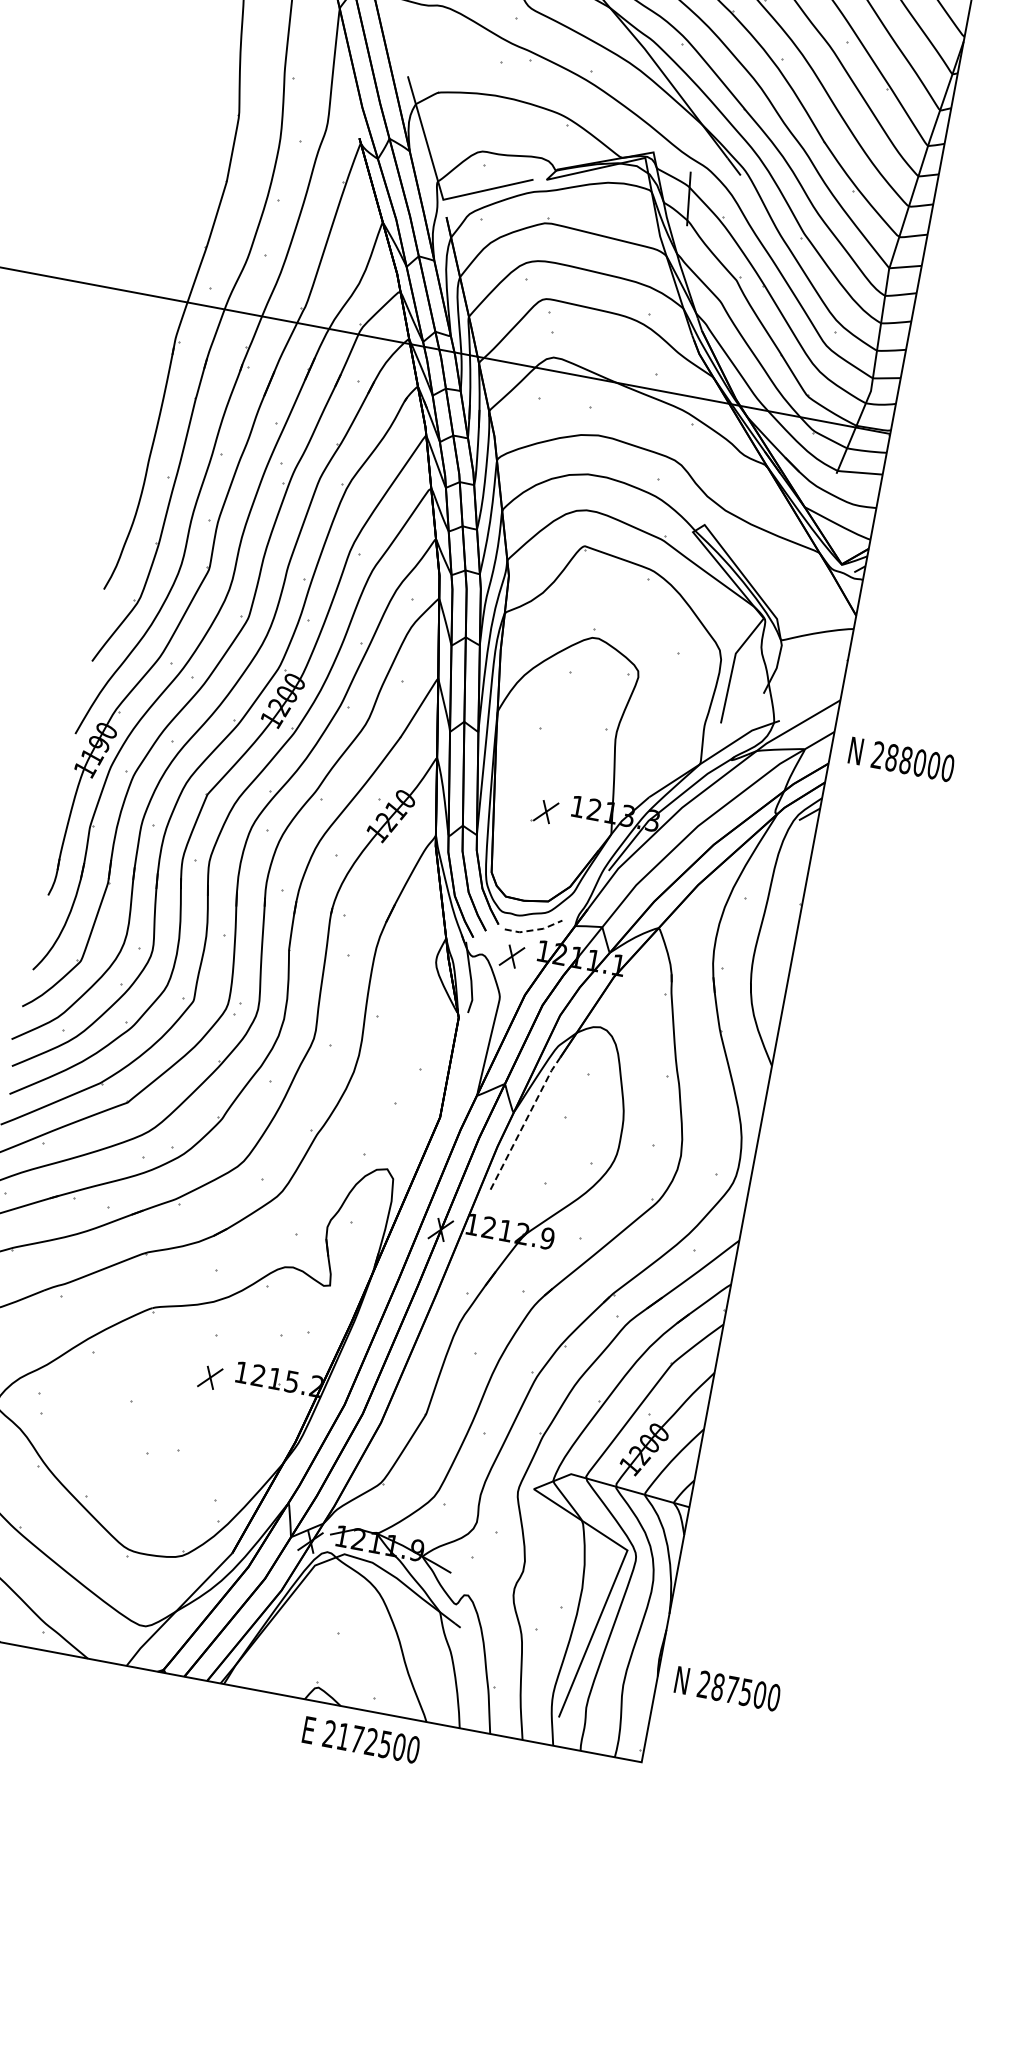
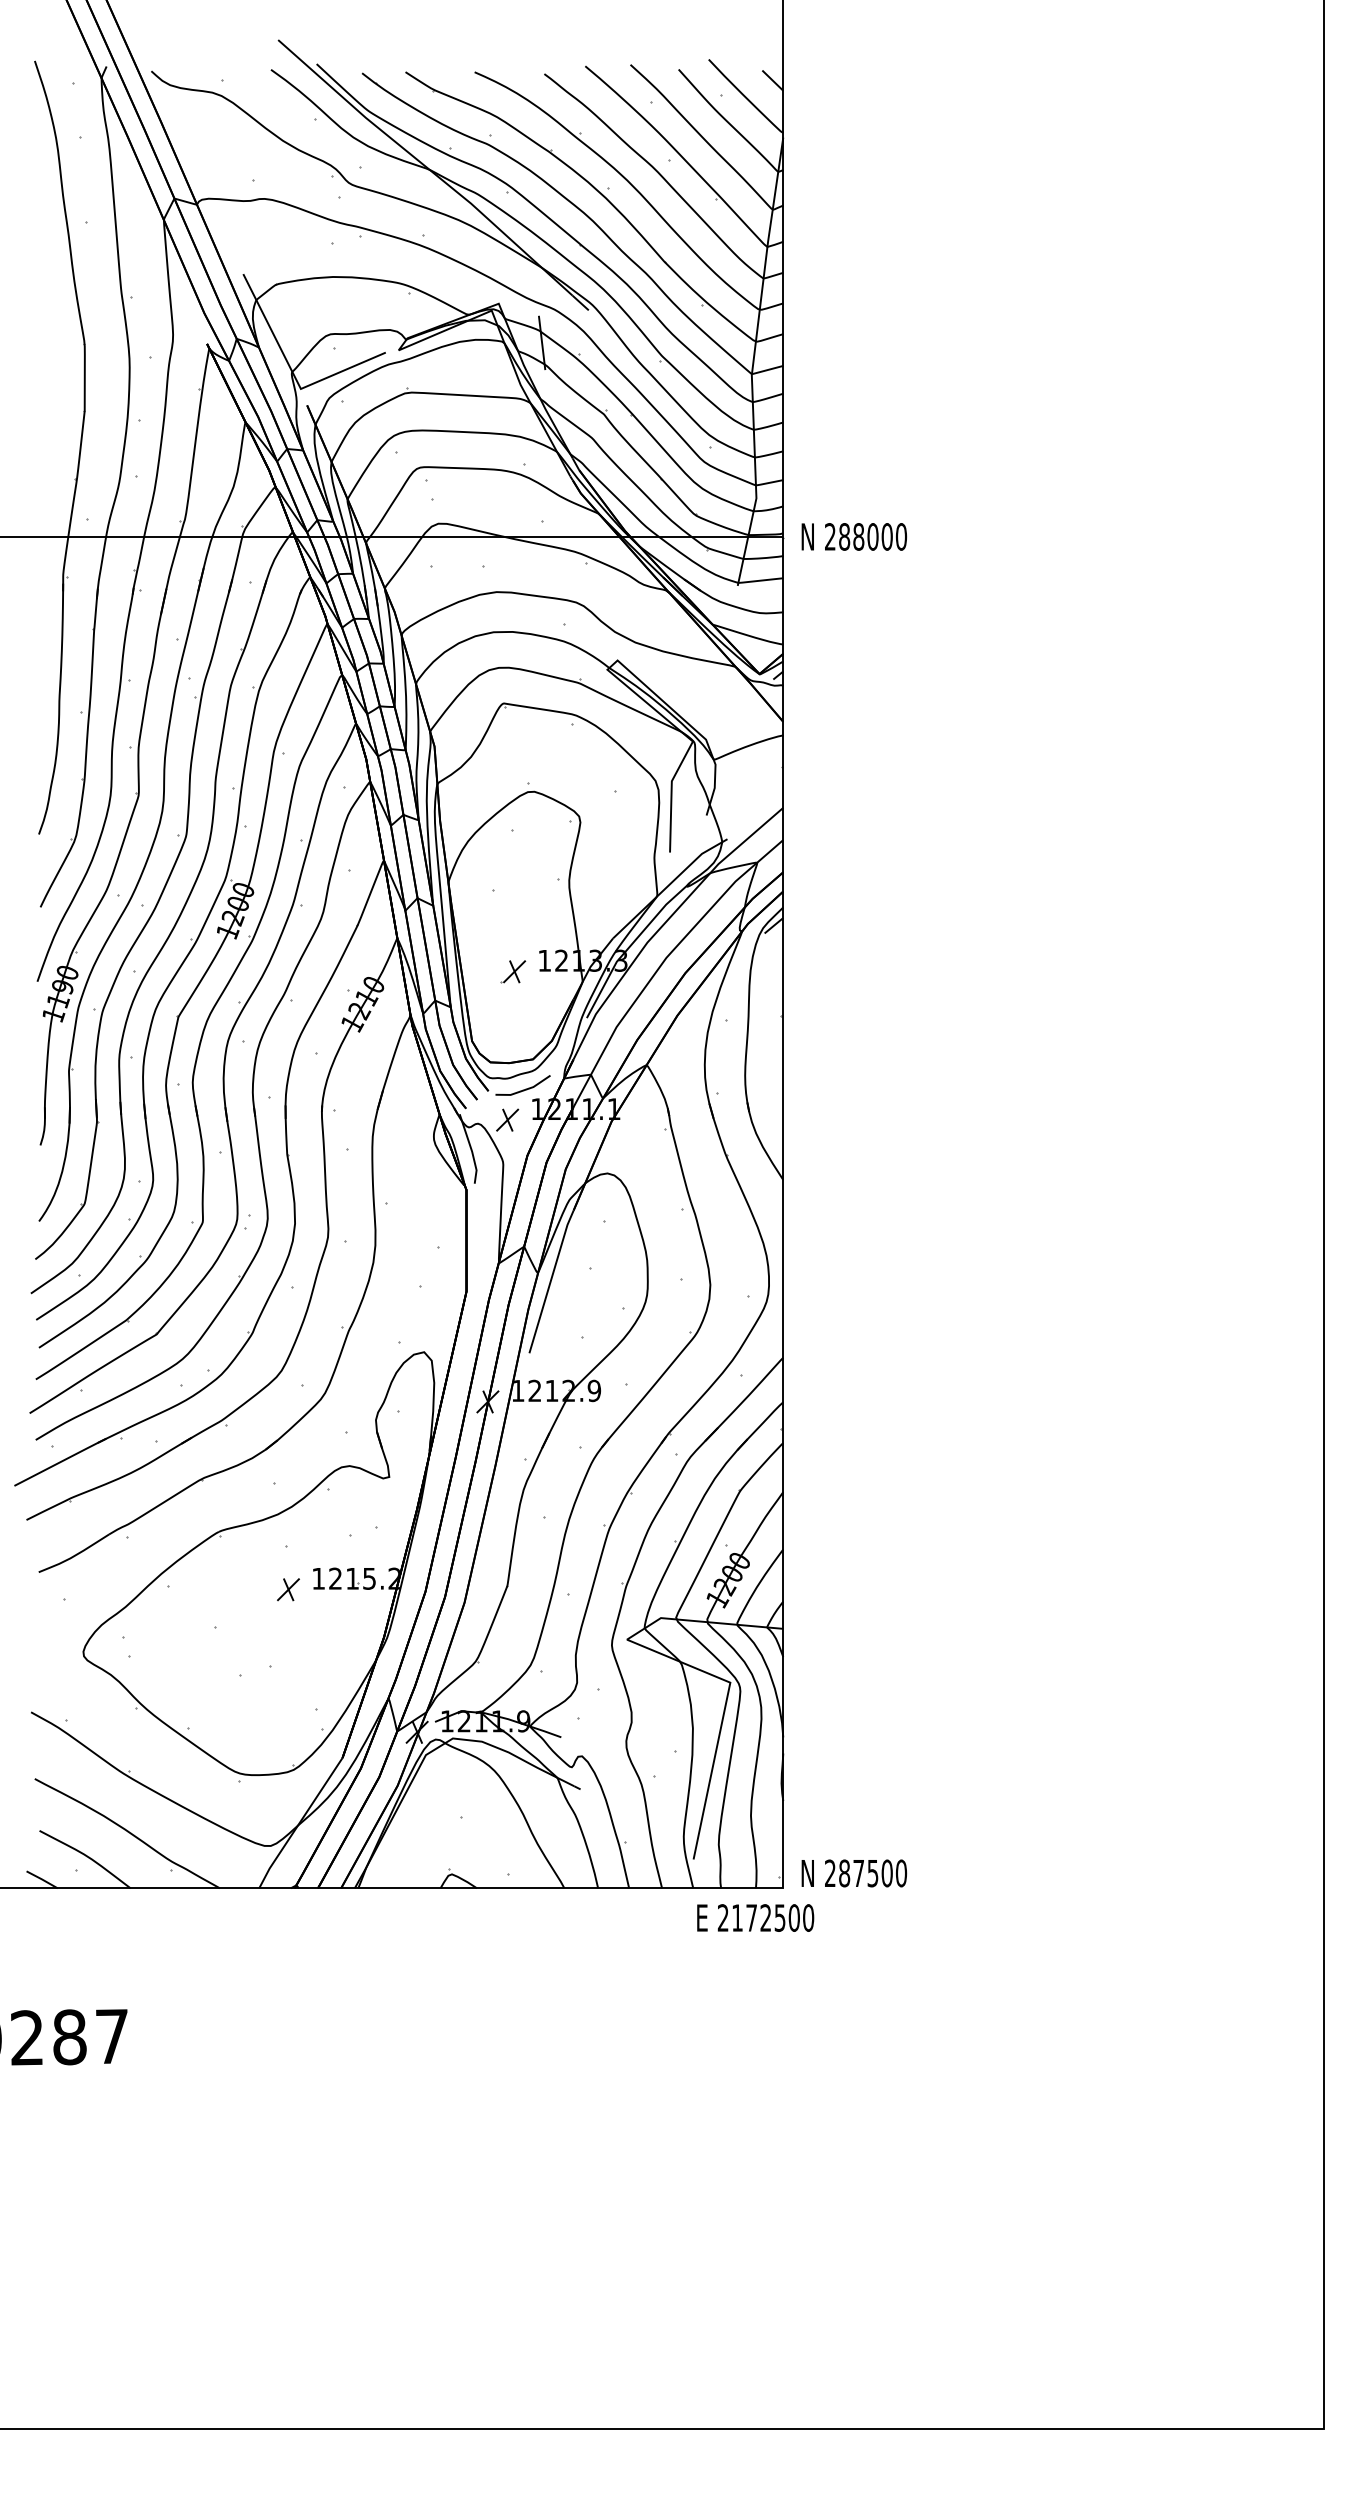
text: (900, 759) -> (853, 536), moved
line: (534, 930) -> (524, 1090), dashed -> solid
line: (525, 1122) -> (551, 1280), dashed -> solid
text: (727, 1689) -> (854, 1873), moved
text: (361, 1739) -> (755, 1917), moved

